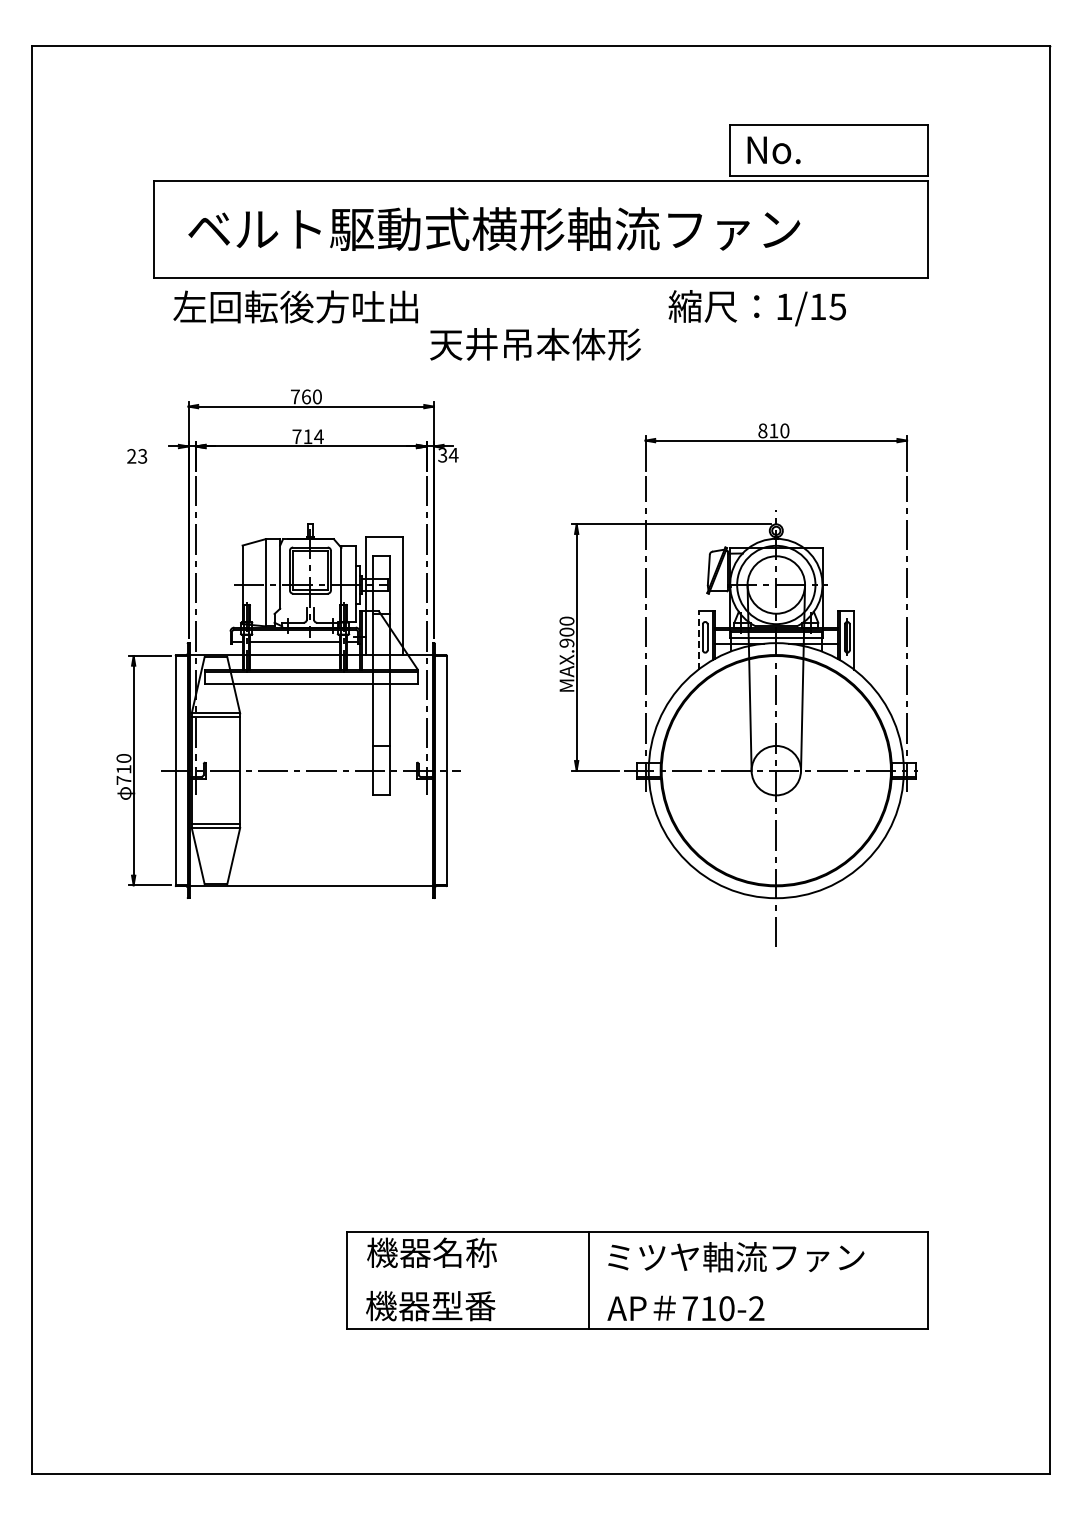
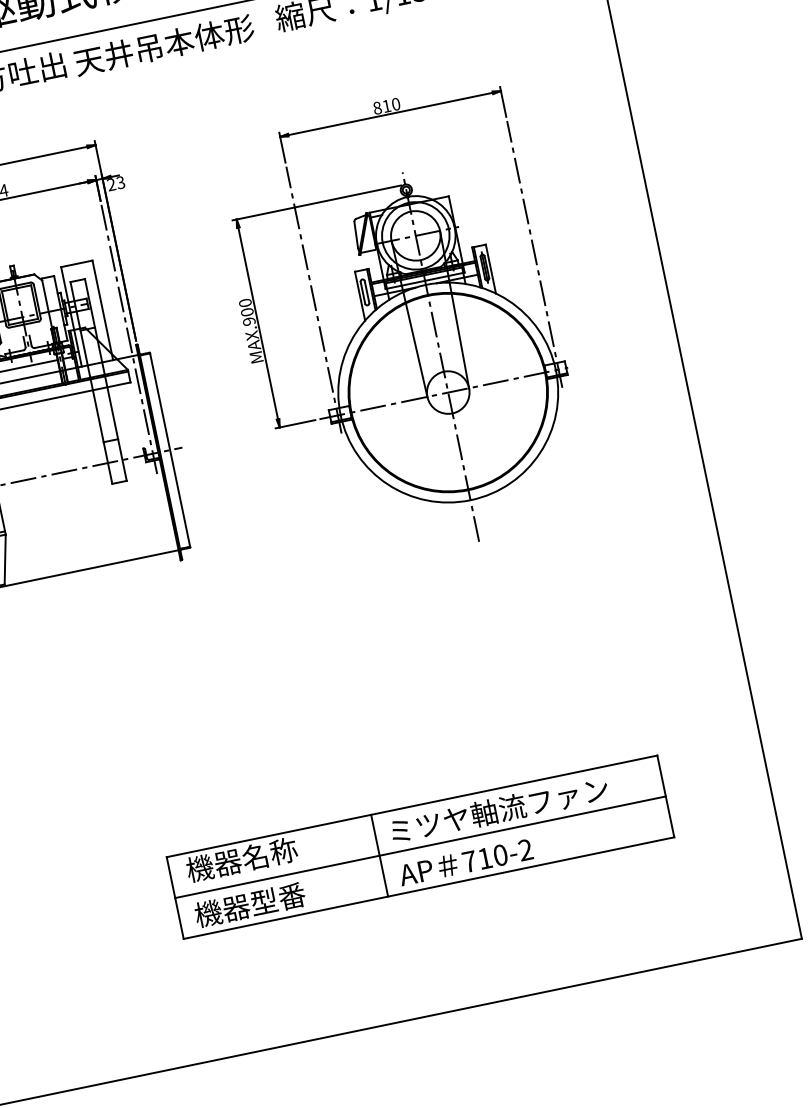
text: (535, 344) -> (164, 45), moved
text: (448, 454) -> (116, 183), 34 -> 23
line: (698, 640) -> (359, 296), dashed -> solid
line: (637, 1280) -> (420, 847), added

